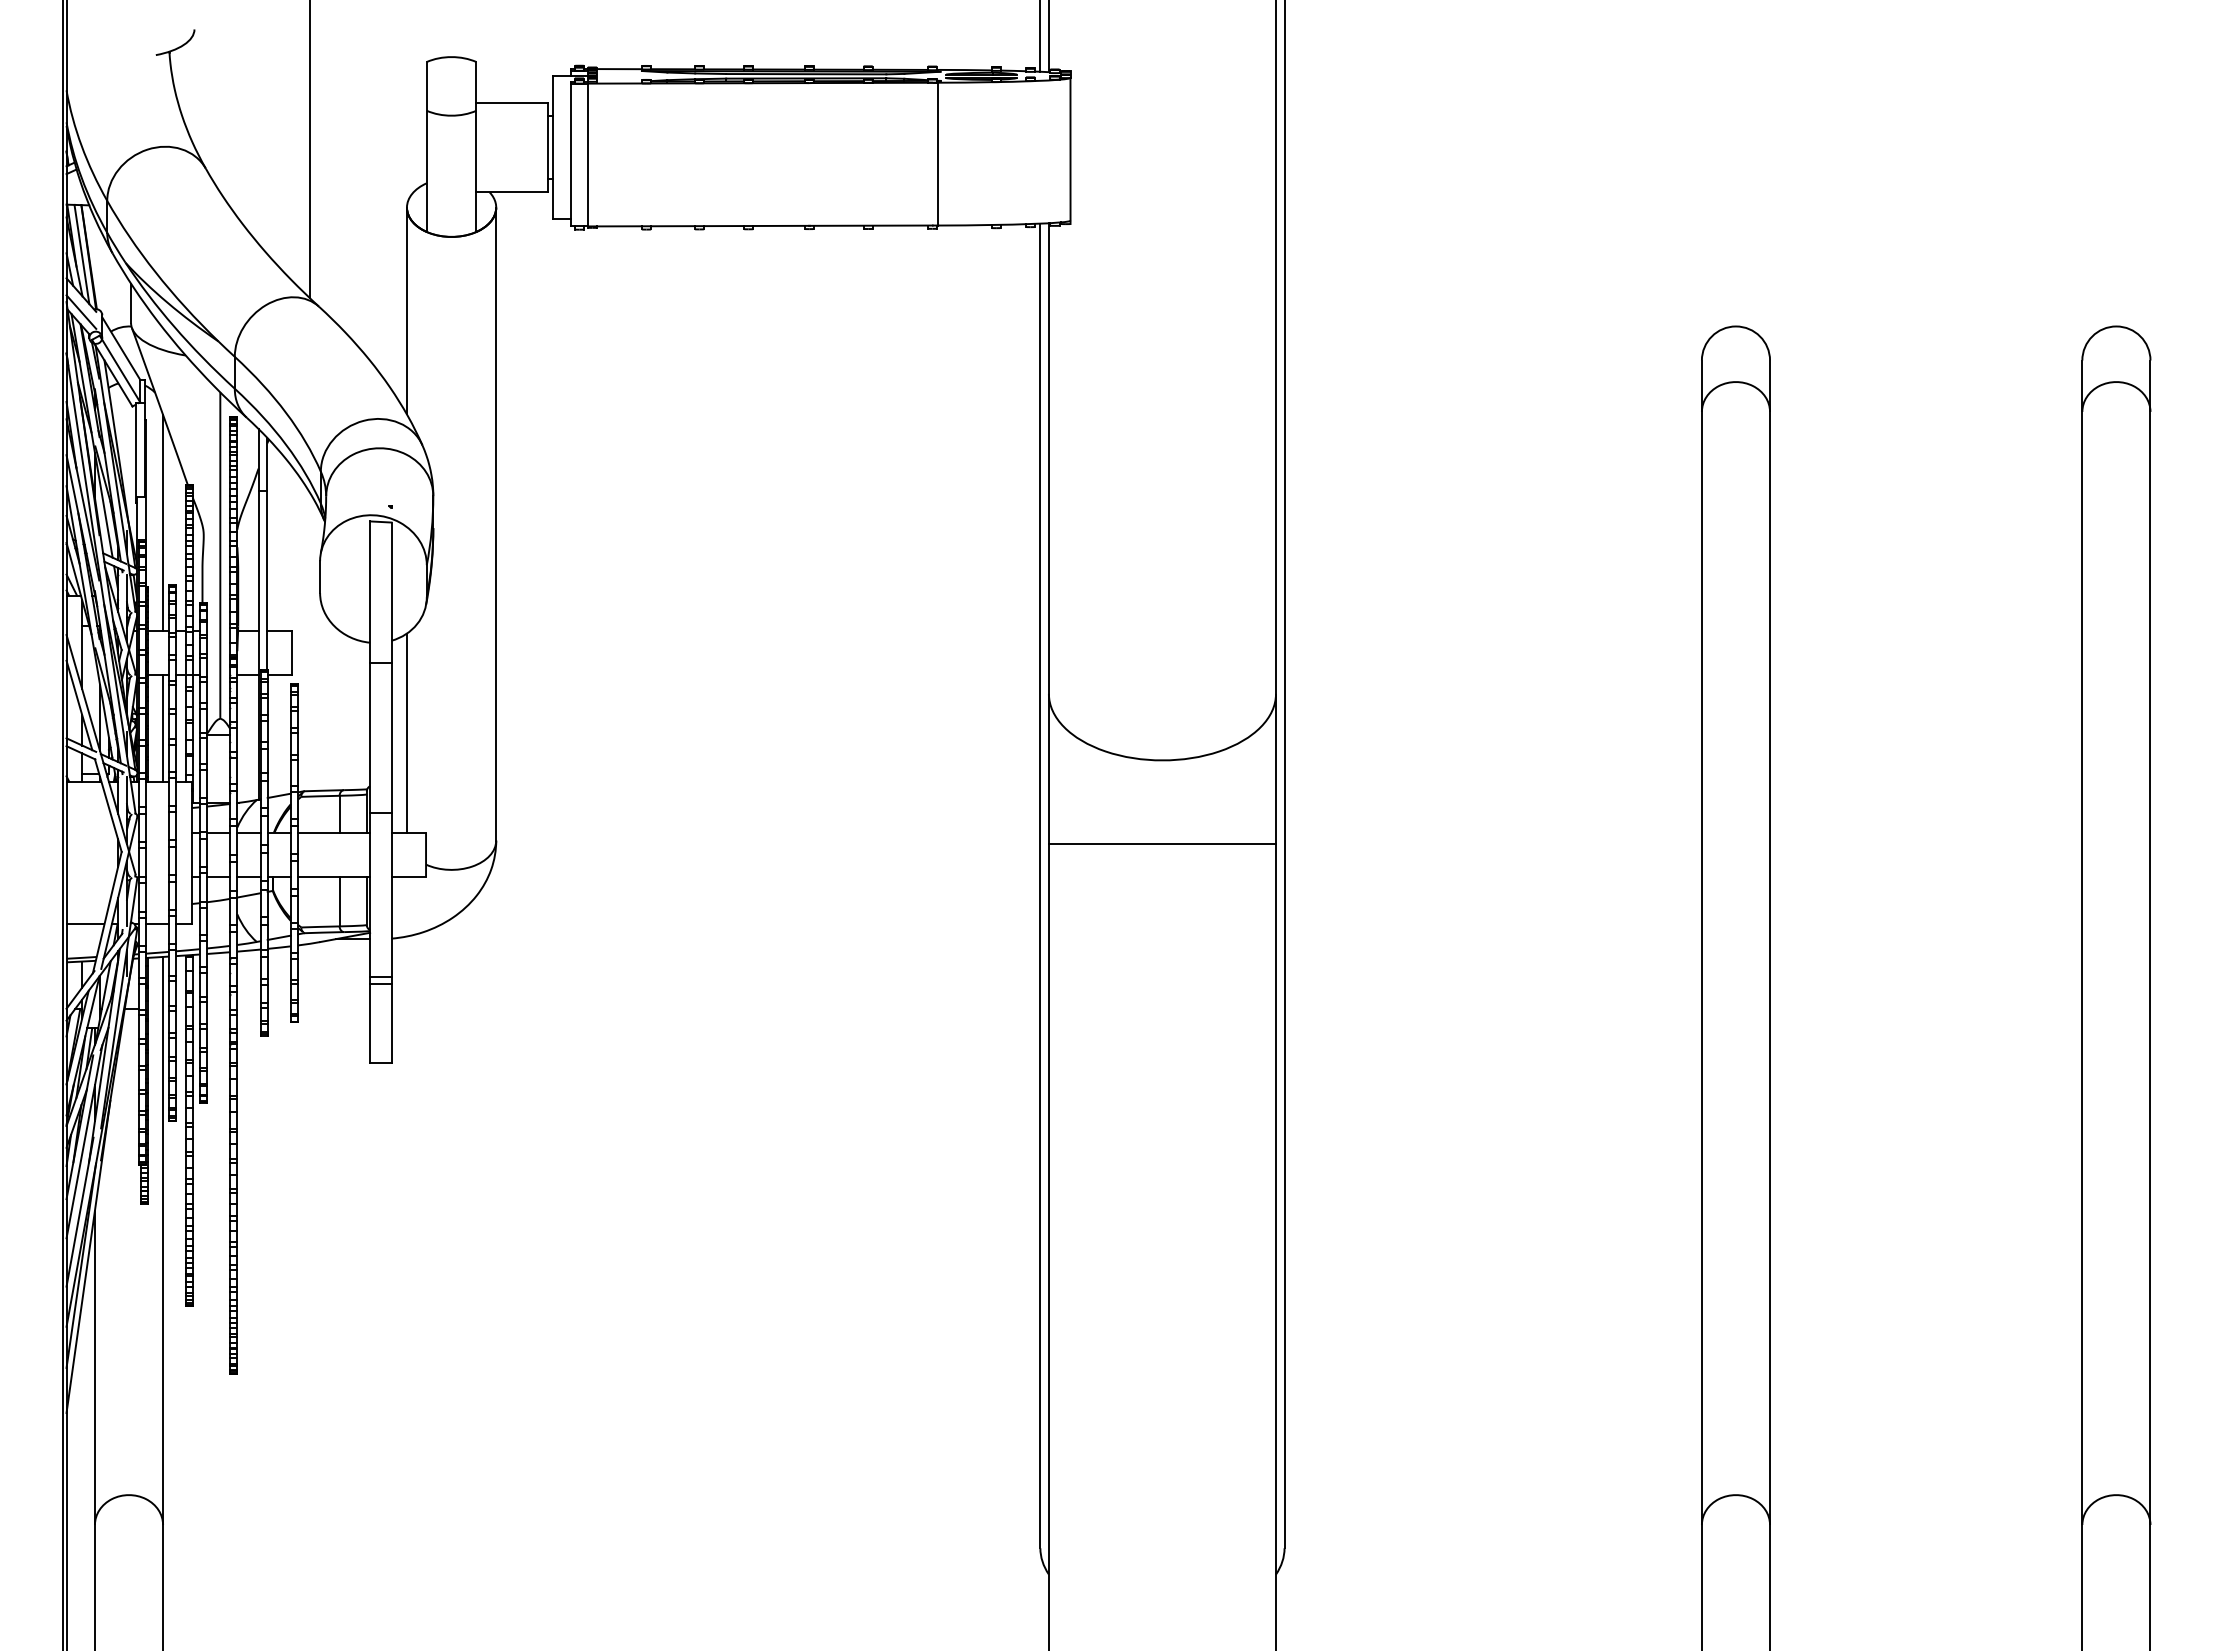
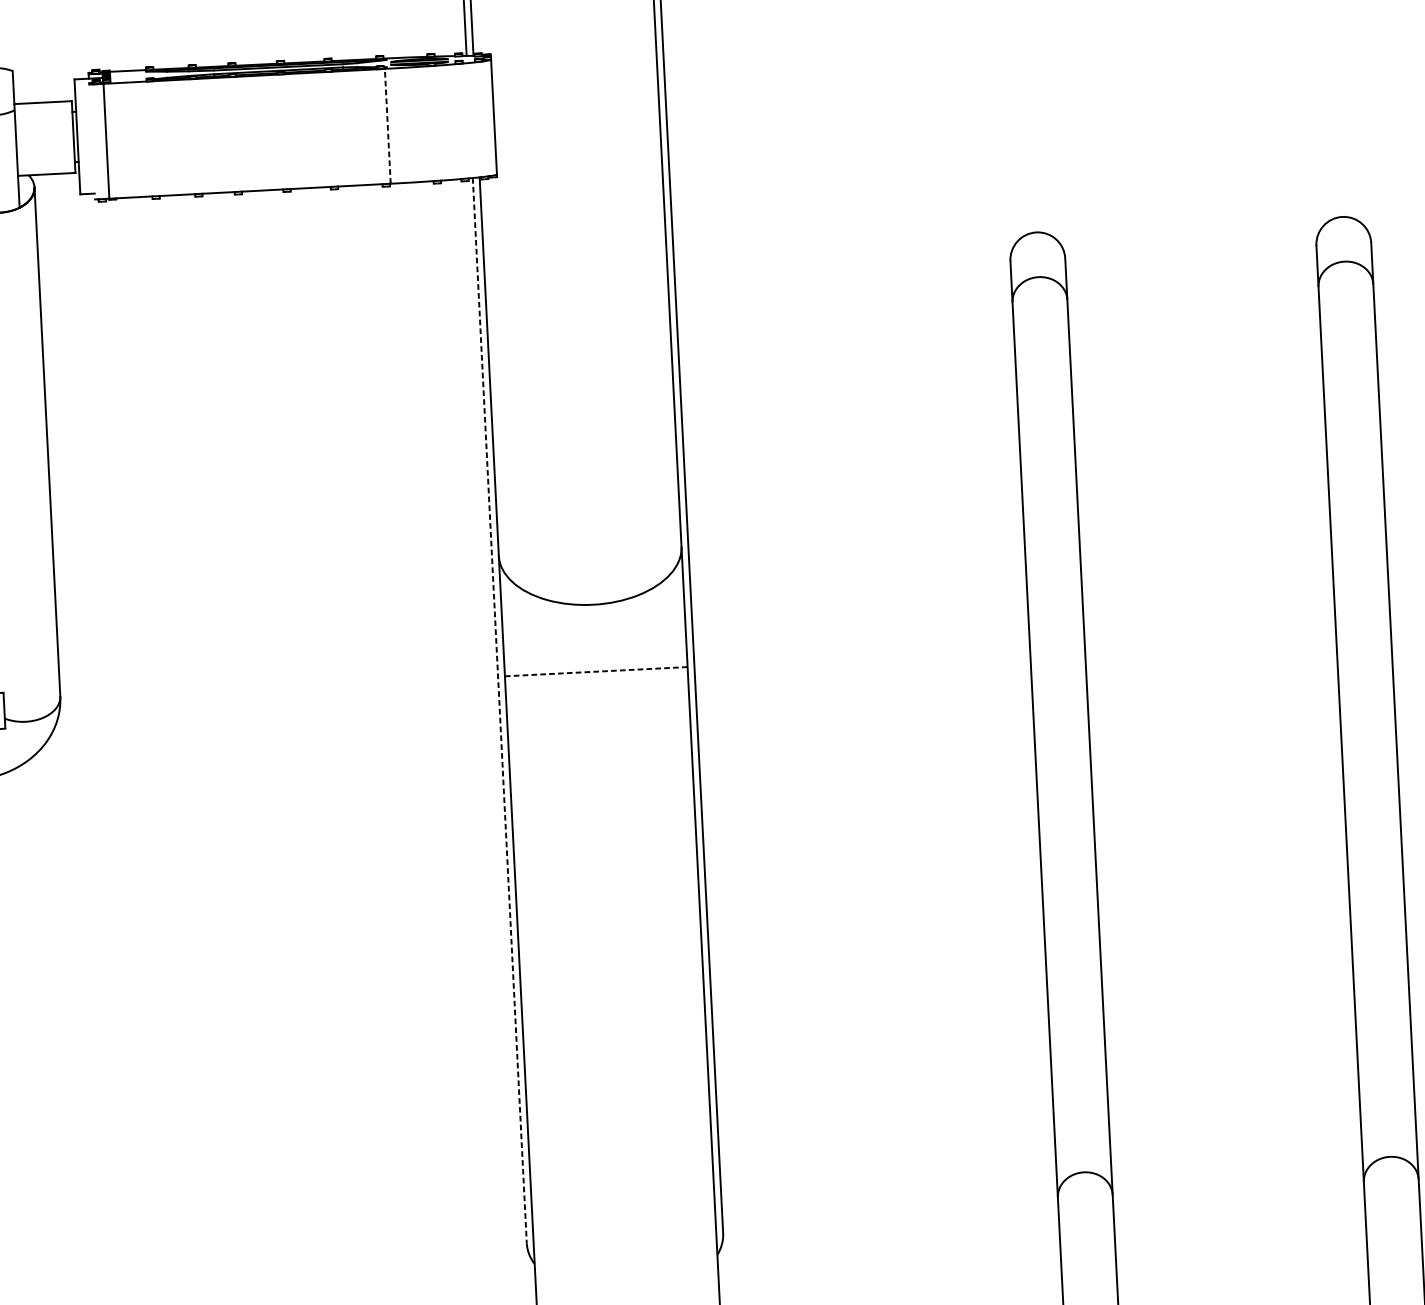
line: (570, 153) -> (92, 140), removed
line: (938, 153) -> (388, 125), solid -> dashed
line: (1162, 843) -> (596, 671), solid -> dashed
line: (1040, 886) -> (499, 711), solid -> dashed

